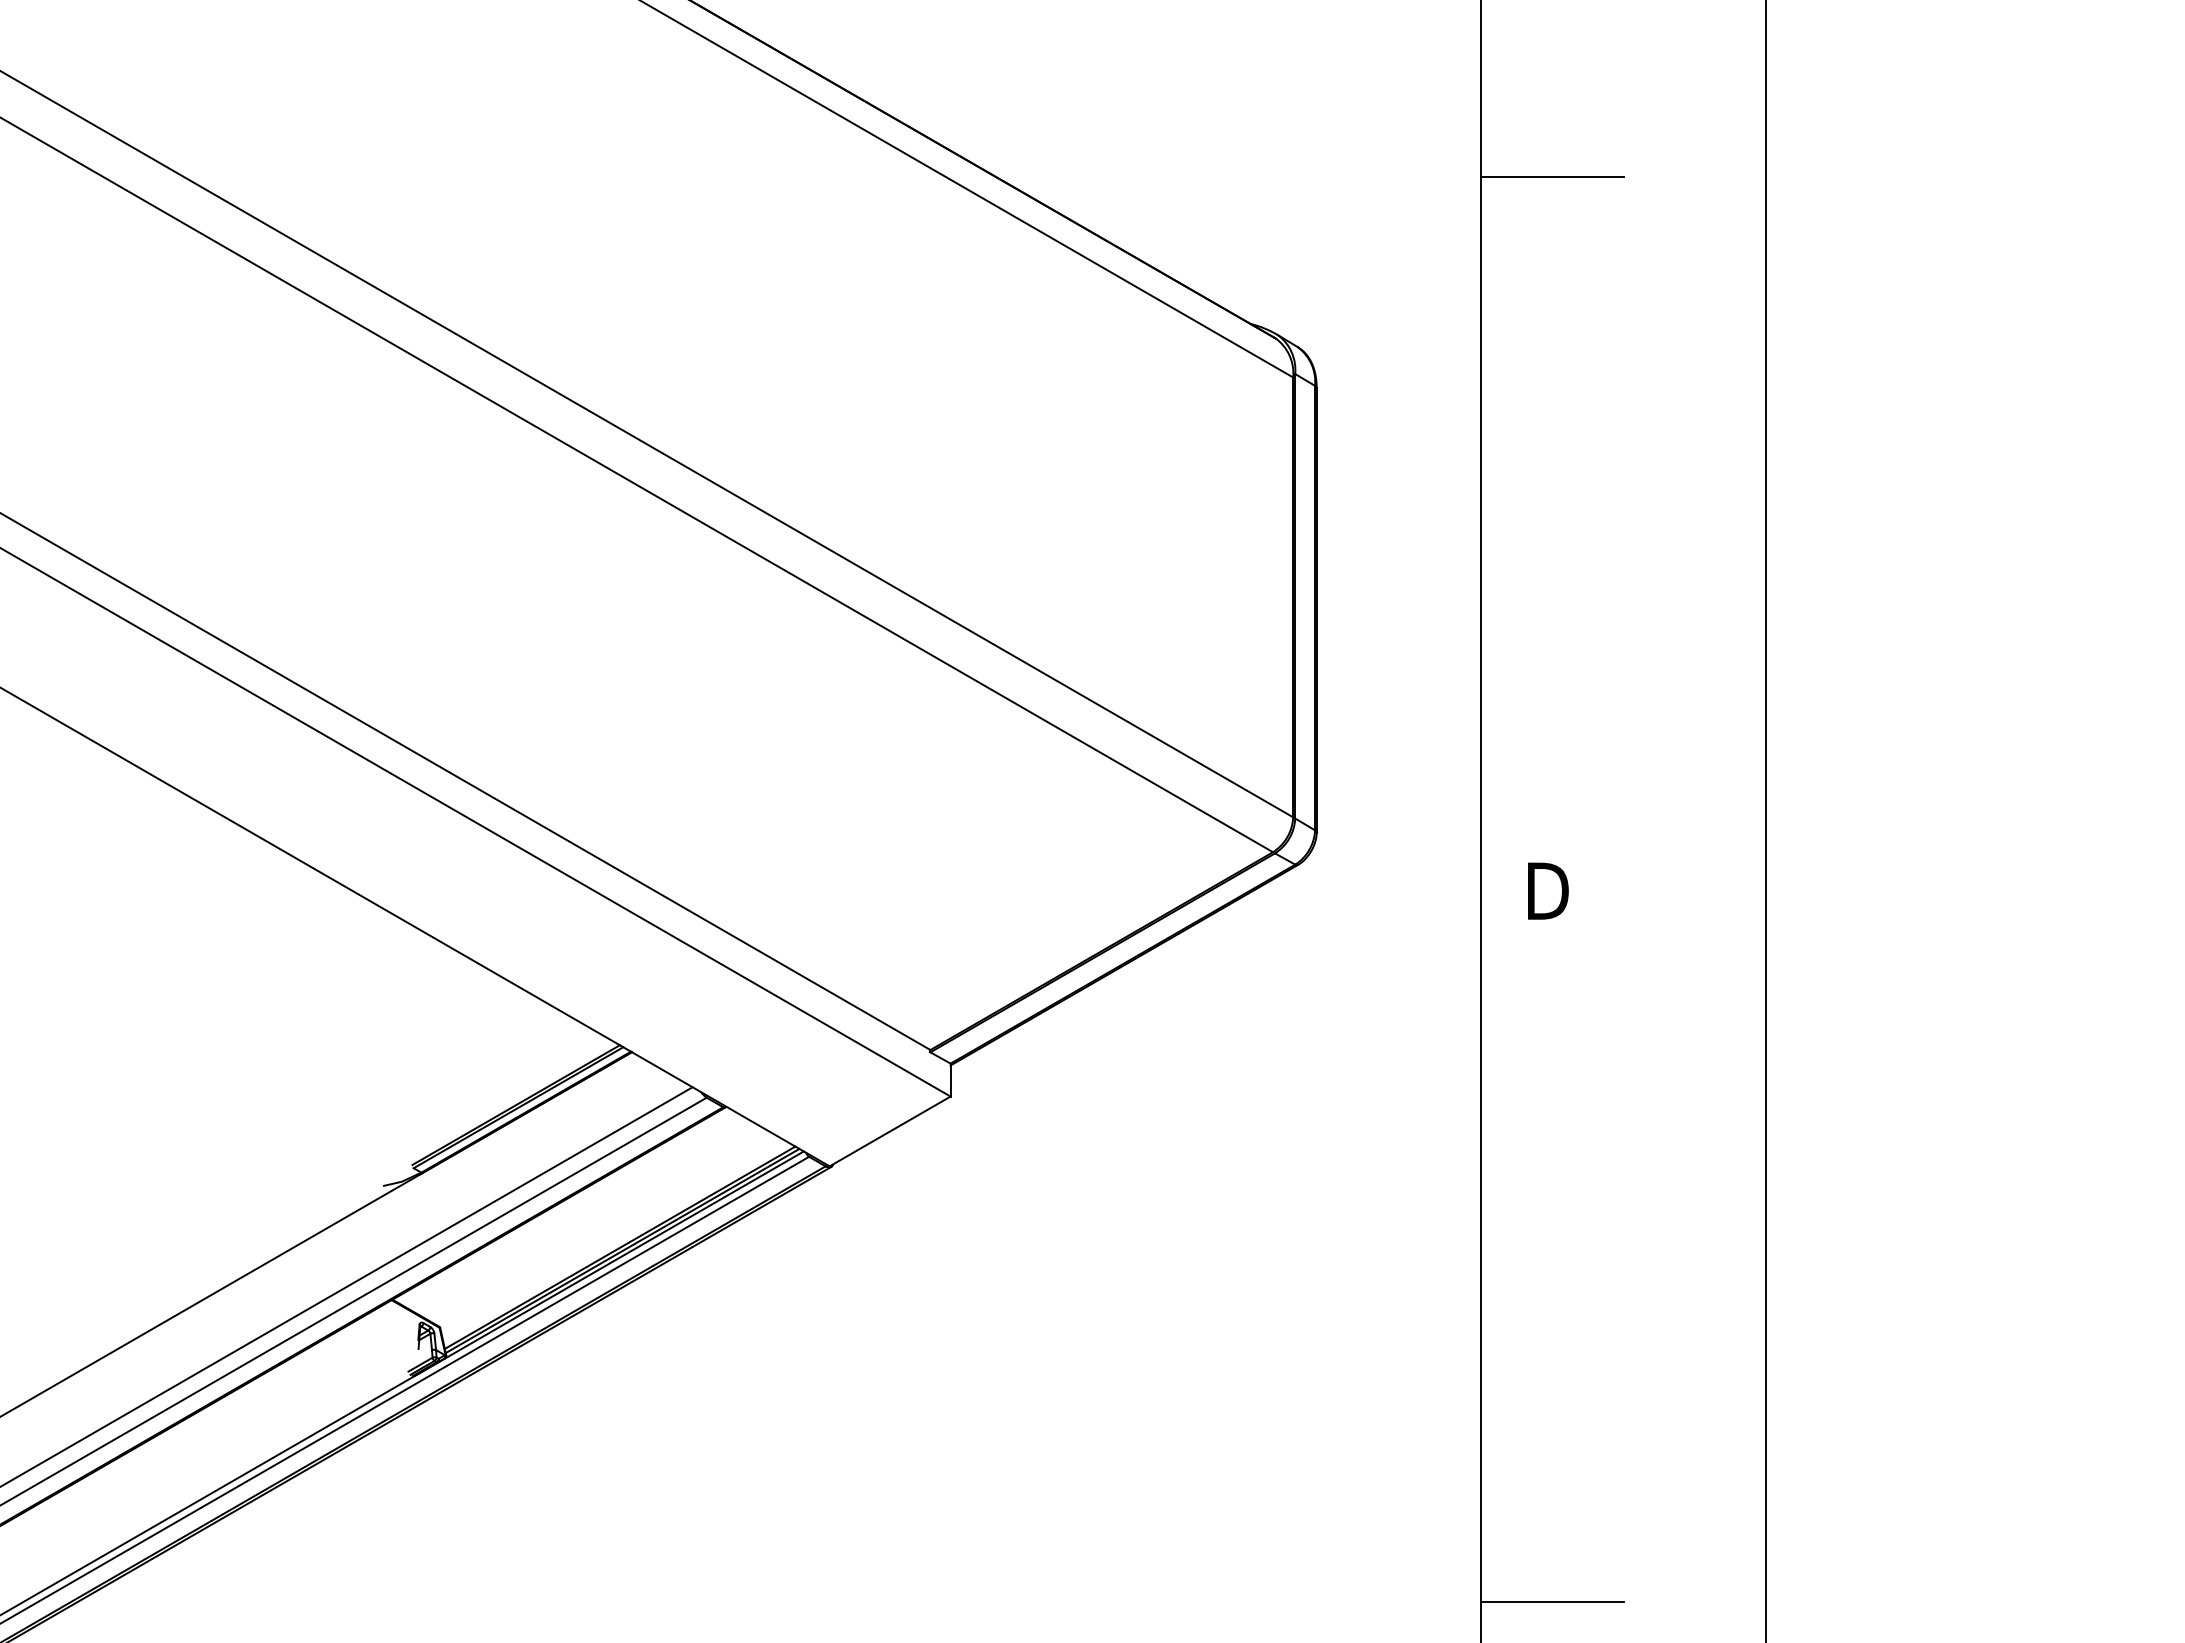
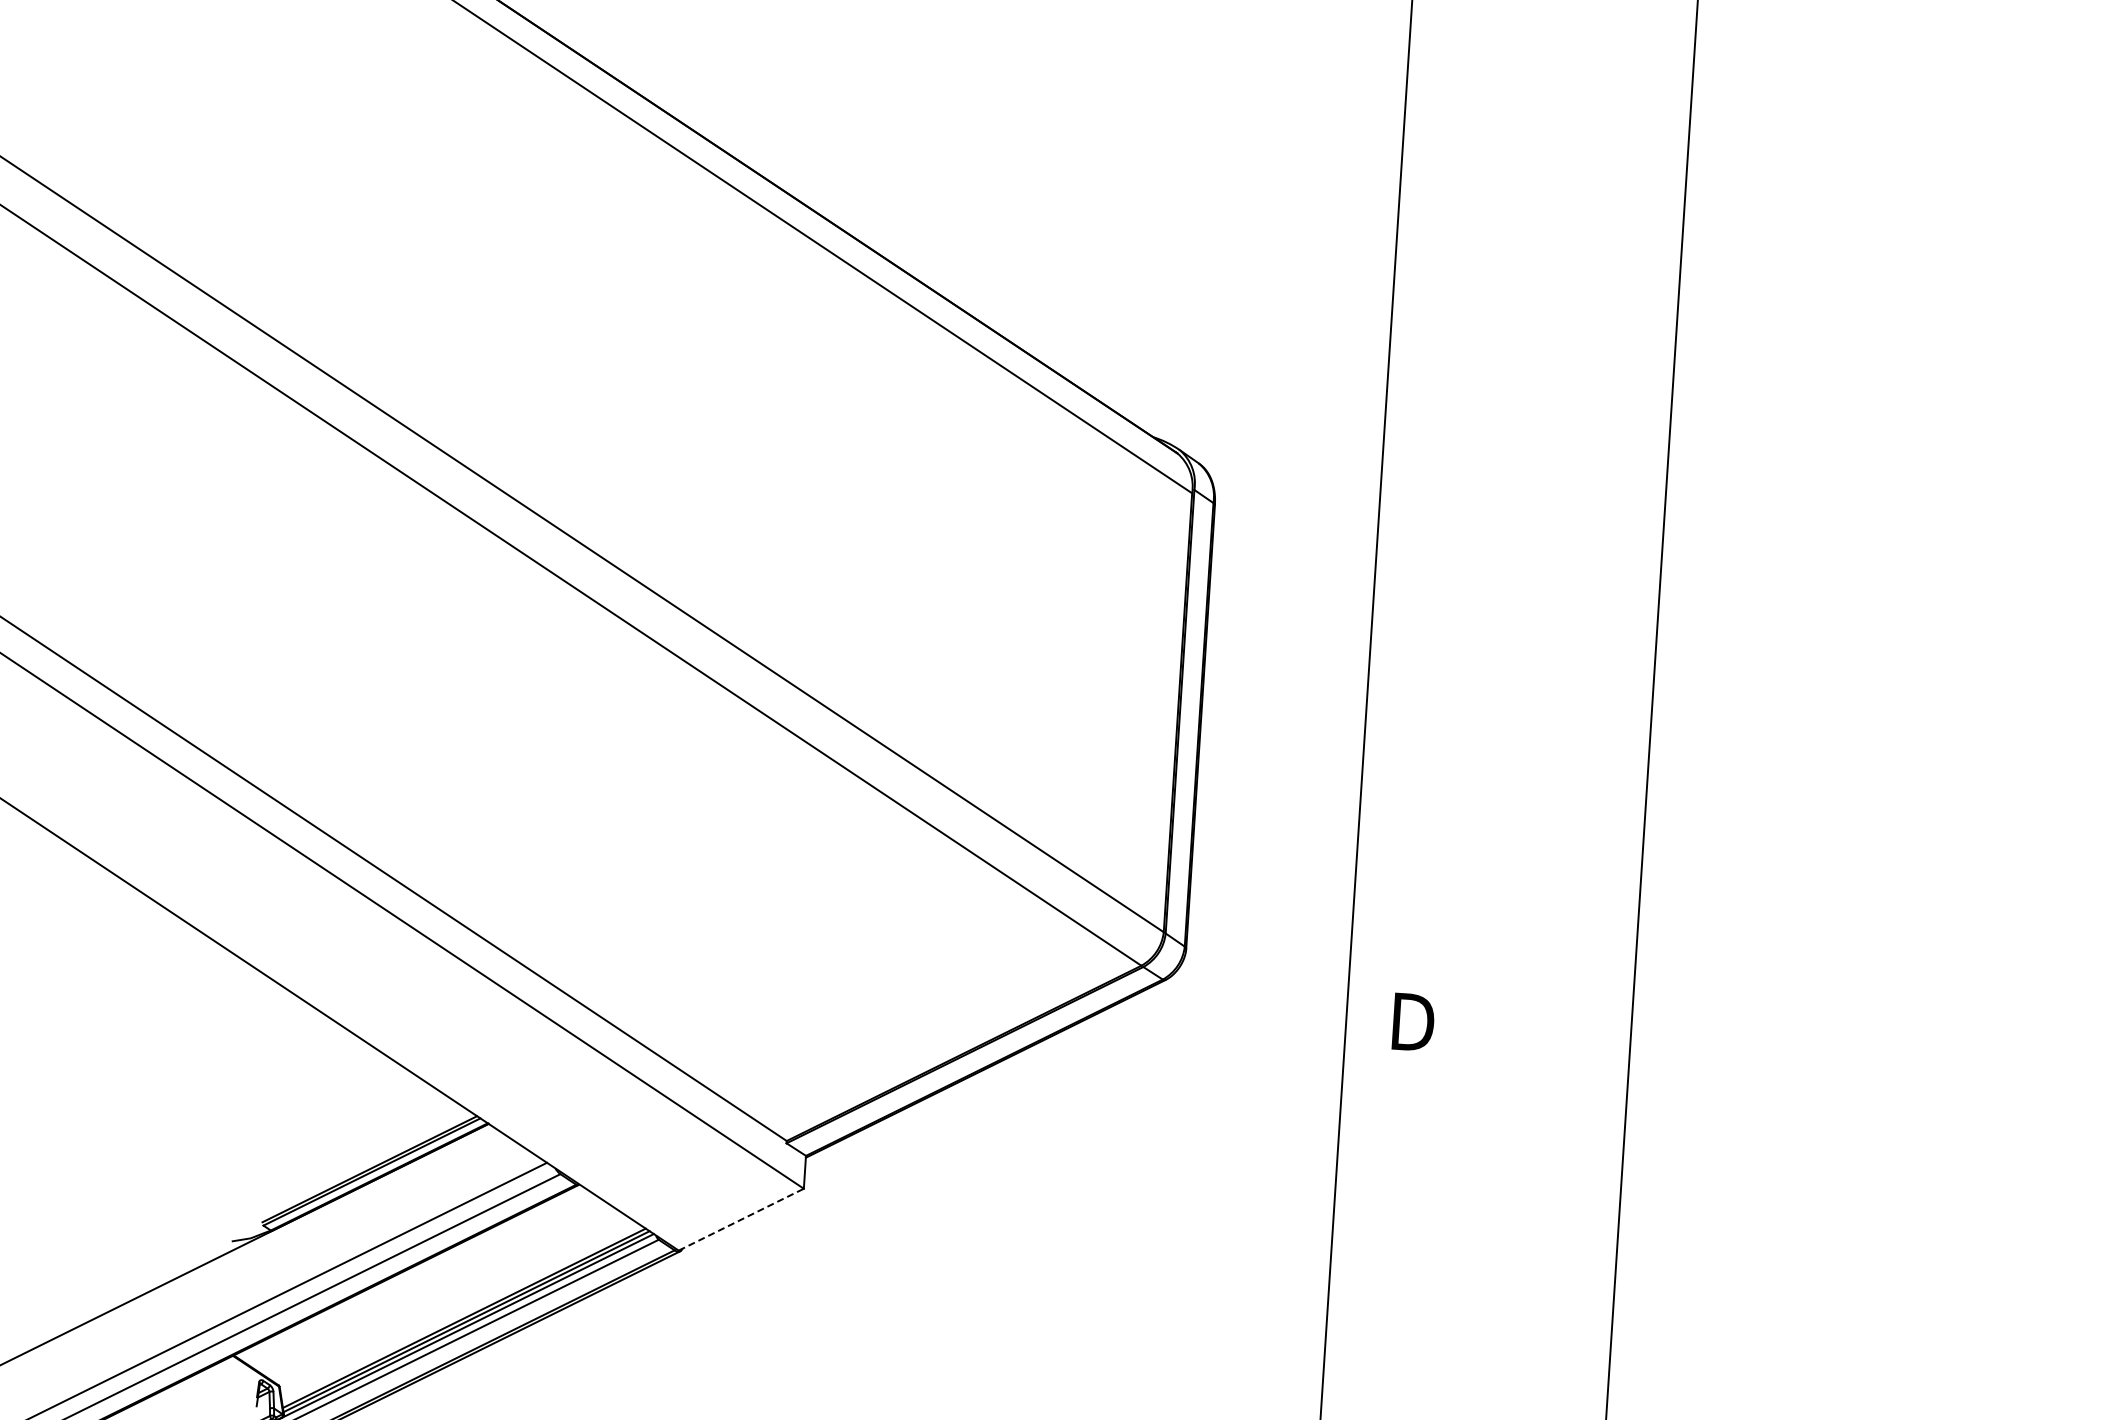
line: (1552, 177) -> (1463, 310), removed
line: (890, 1131) -> (741, 1219), solid -> dashed

